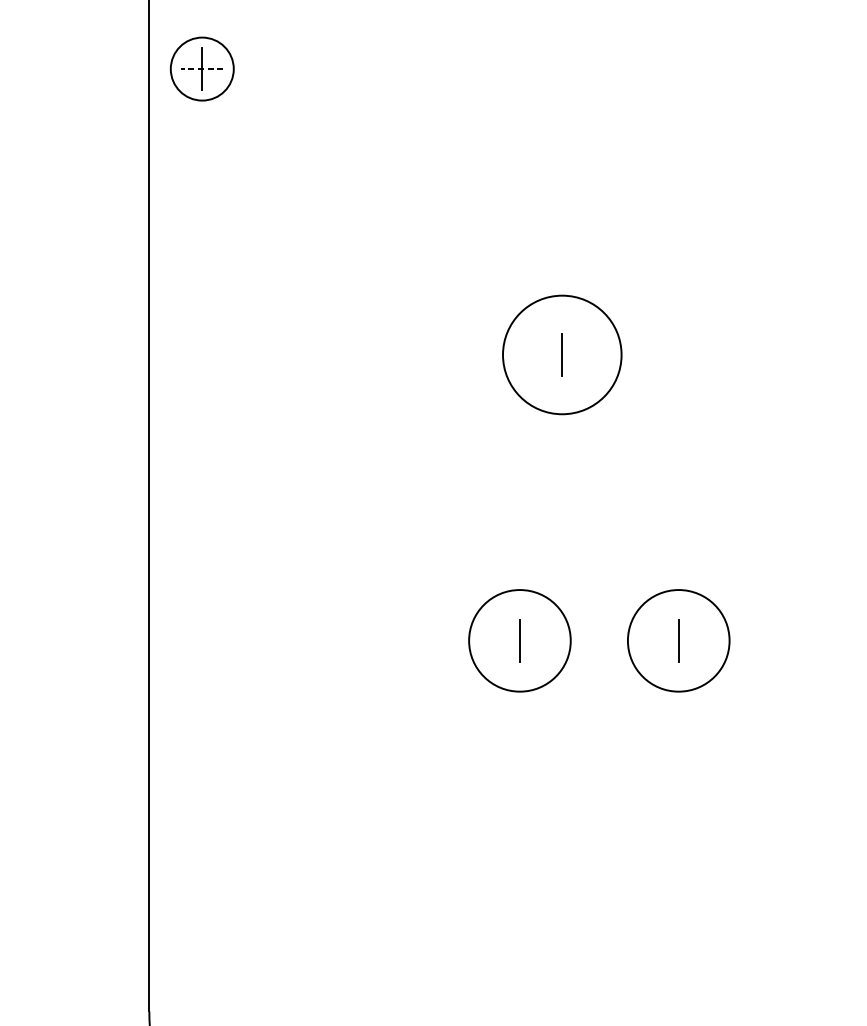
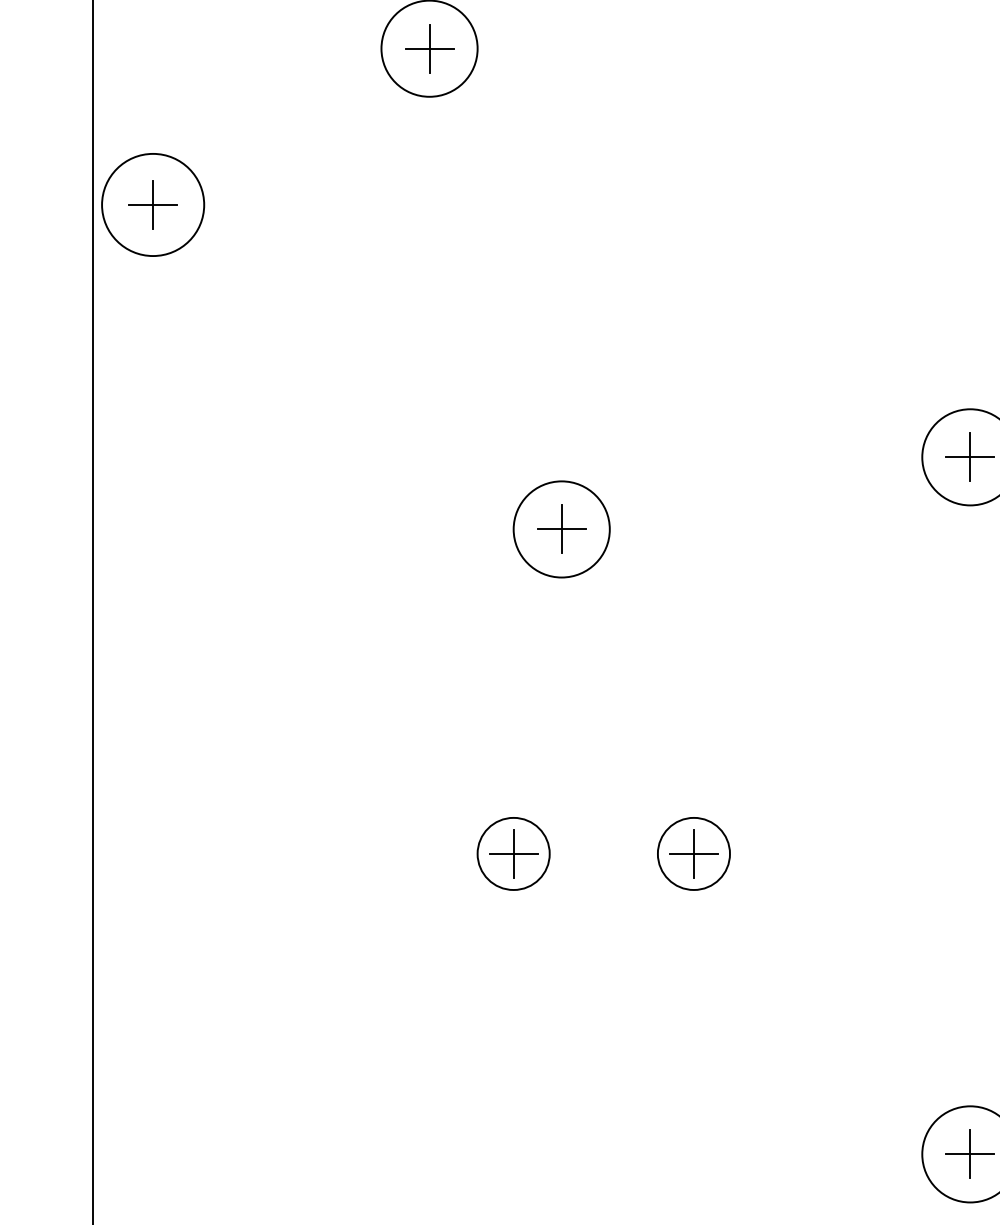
line: (201, 68) -> (152, 204), dashed -> solid
circle: (202, 68) -> (153, 204), size x1.43
circle: (562, 355) -> (561, 529), size x0.71
line: (562, 355) -> (561, 529), added
circle: (519, 640) -> (513, 853), size x0.62
line: (519, 640) -> (513, 853), added
circle: (678, 640) -> (693, 853), size x0.62
line: (678, 640) -> (693, 853), added

